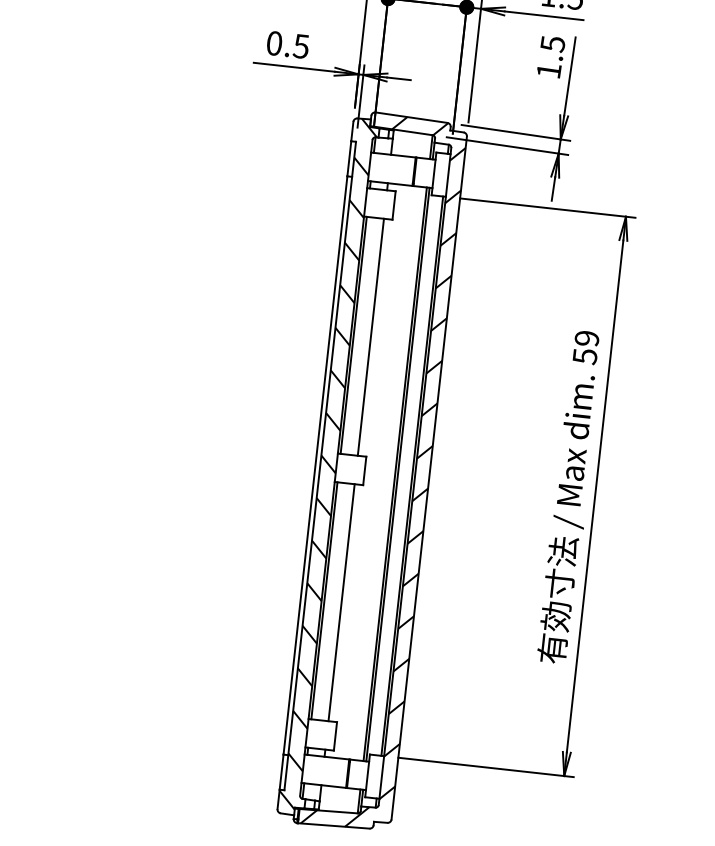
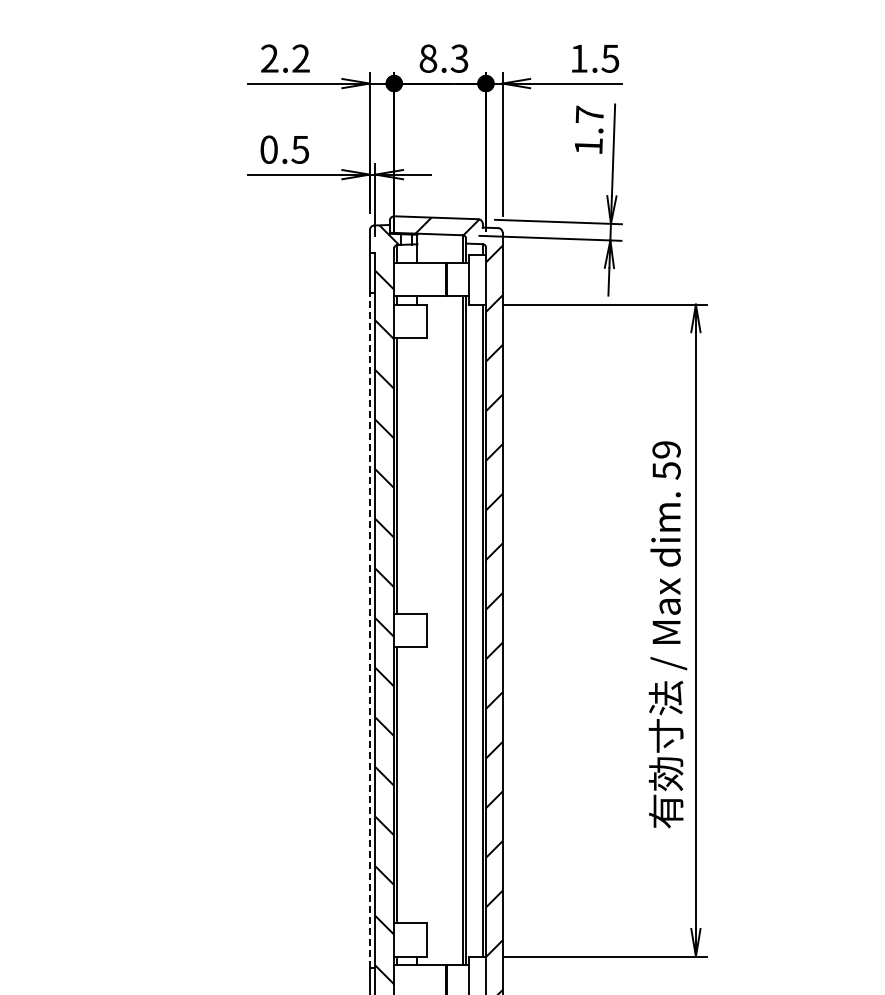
text: (552, 43) -> (589, 114), 1.5 -> 1.7
line: (370, 336) -> (417, 475), removed
line: (315, 465) -> (369, 630), solid -> dashed
line: (341, 602) -> (417, 785), removed

